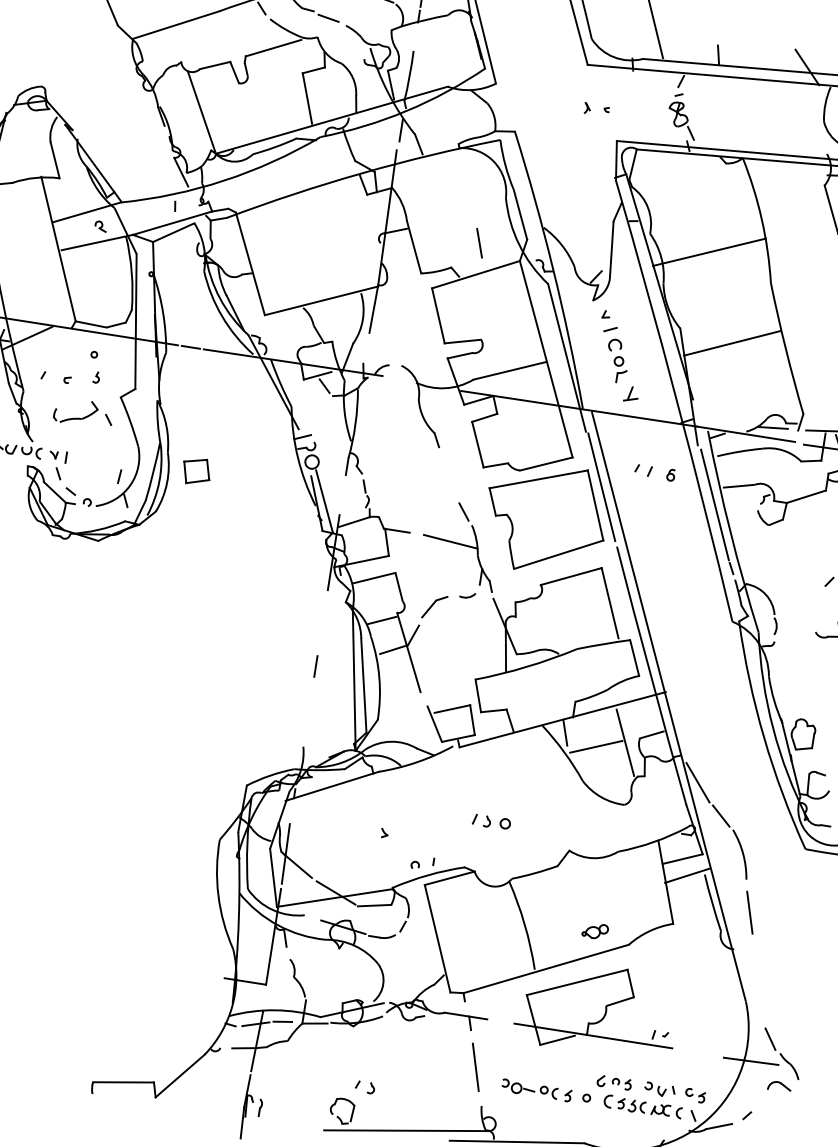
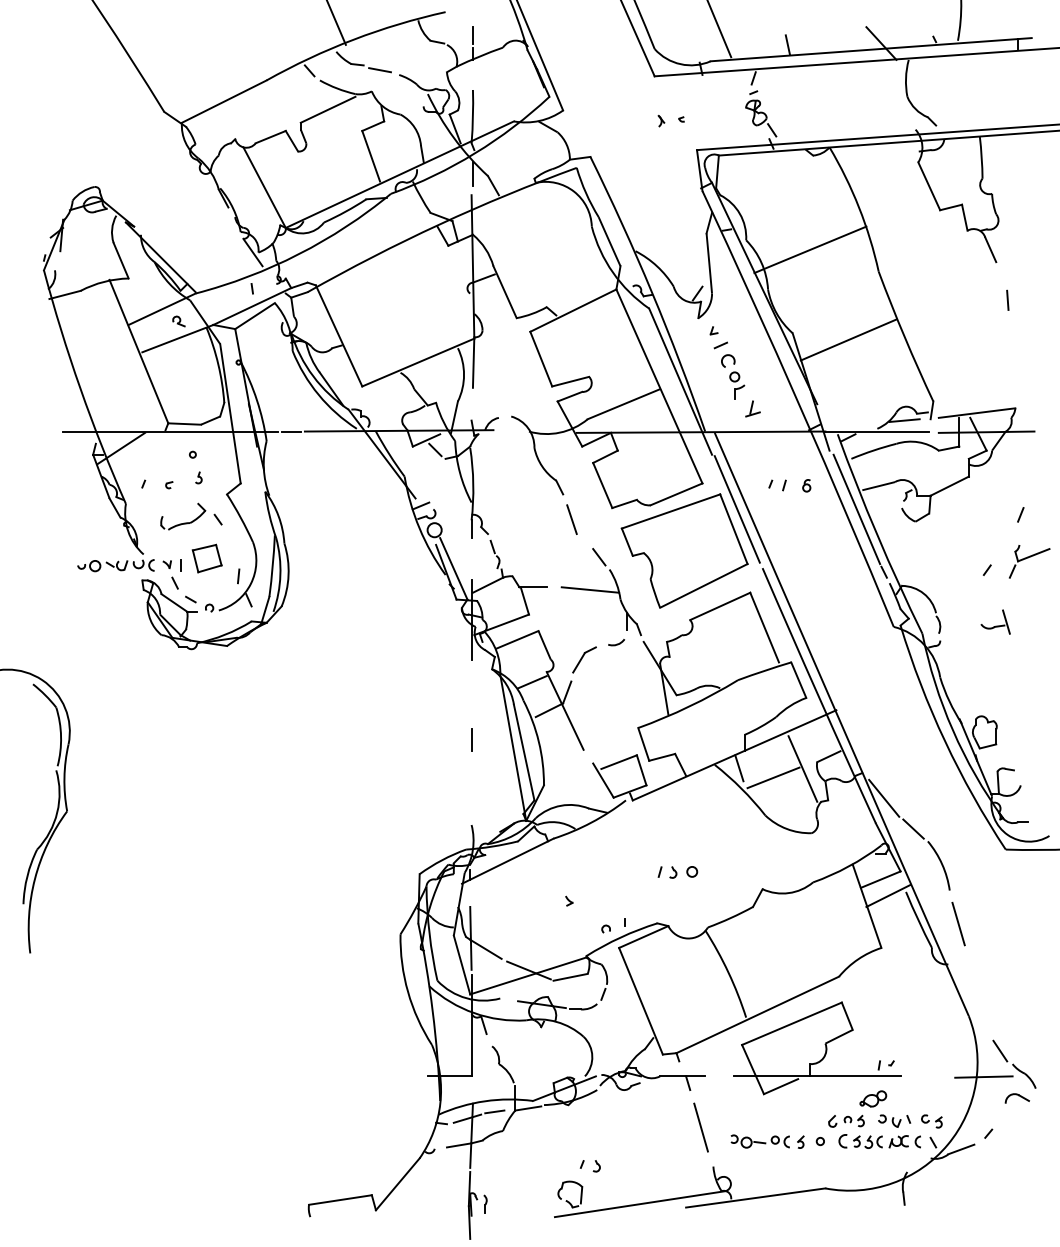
line: (479, 243) -> (571, 519), moved
part: (195, 471) -> (206, 558), moved
part: (595, 930) -> (873, 1098), moved

